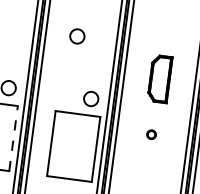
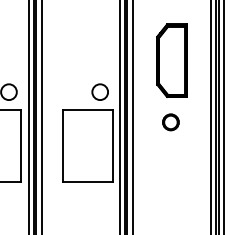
circle: (76, 35) -> (75, 25), removed
part: (159, 78) -> (171, 60), size x1.43
part: (151, 134) -> (170, 122), size x1.67
line: (13, 138) -> (21, 146), dashed -> solid

